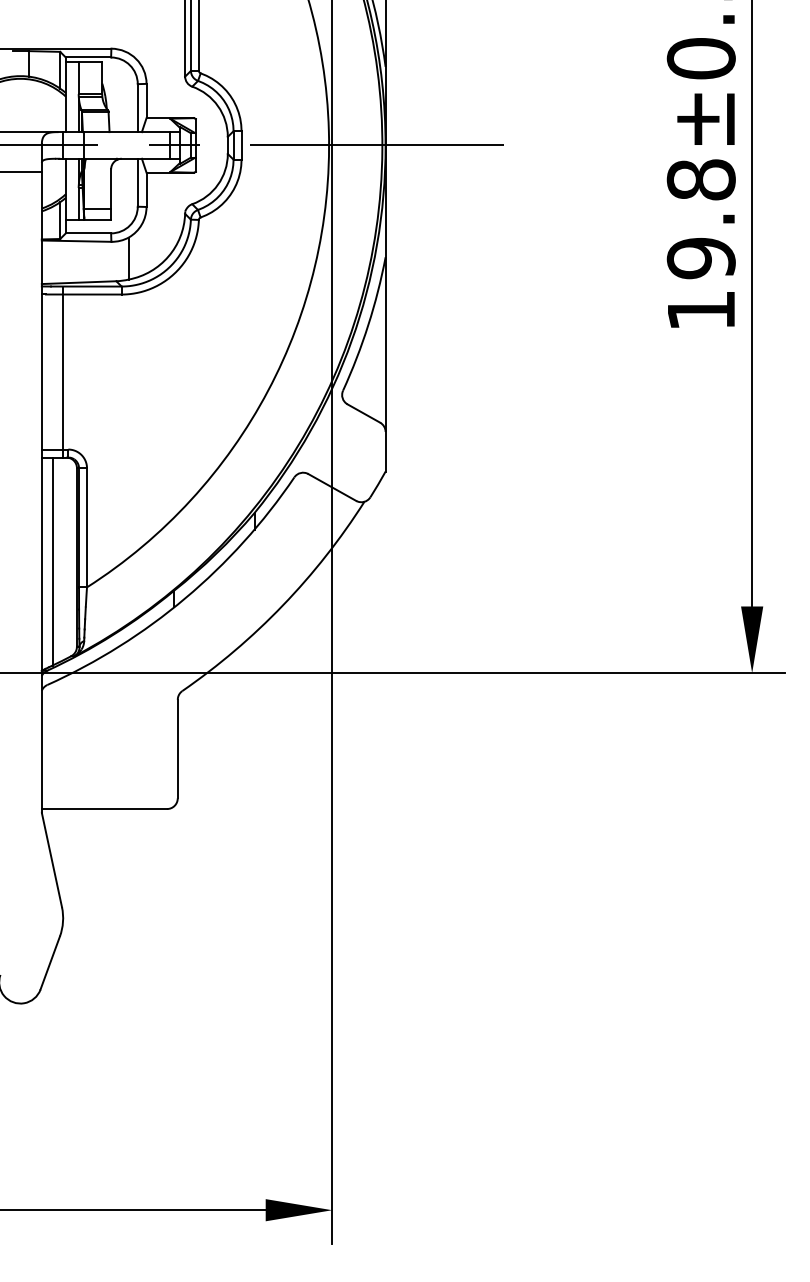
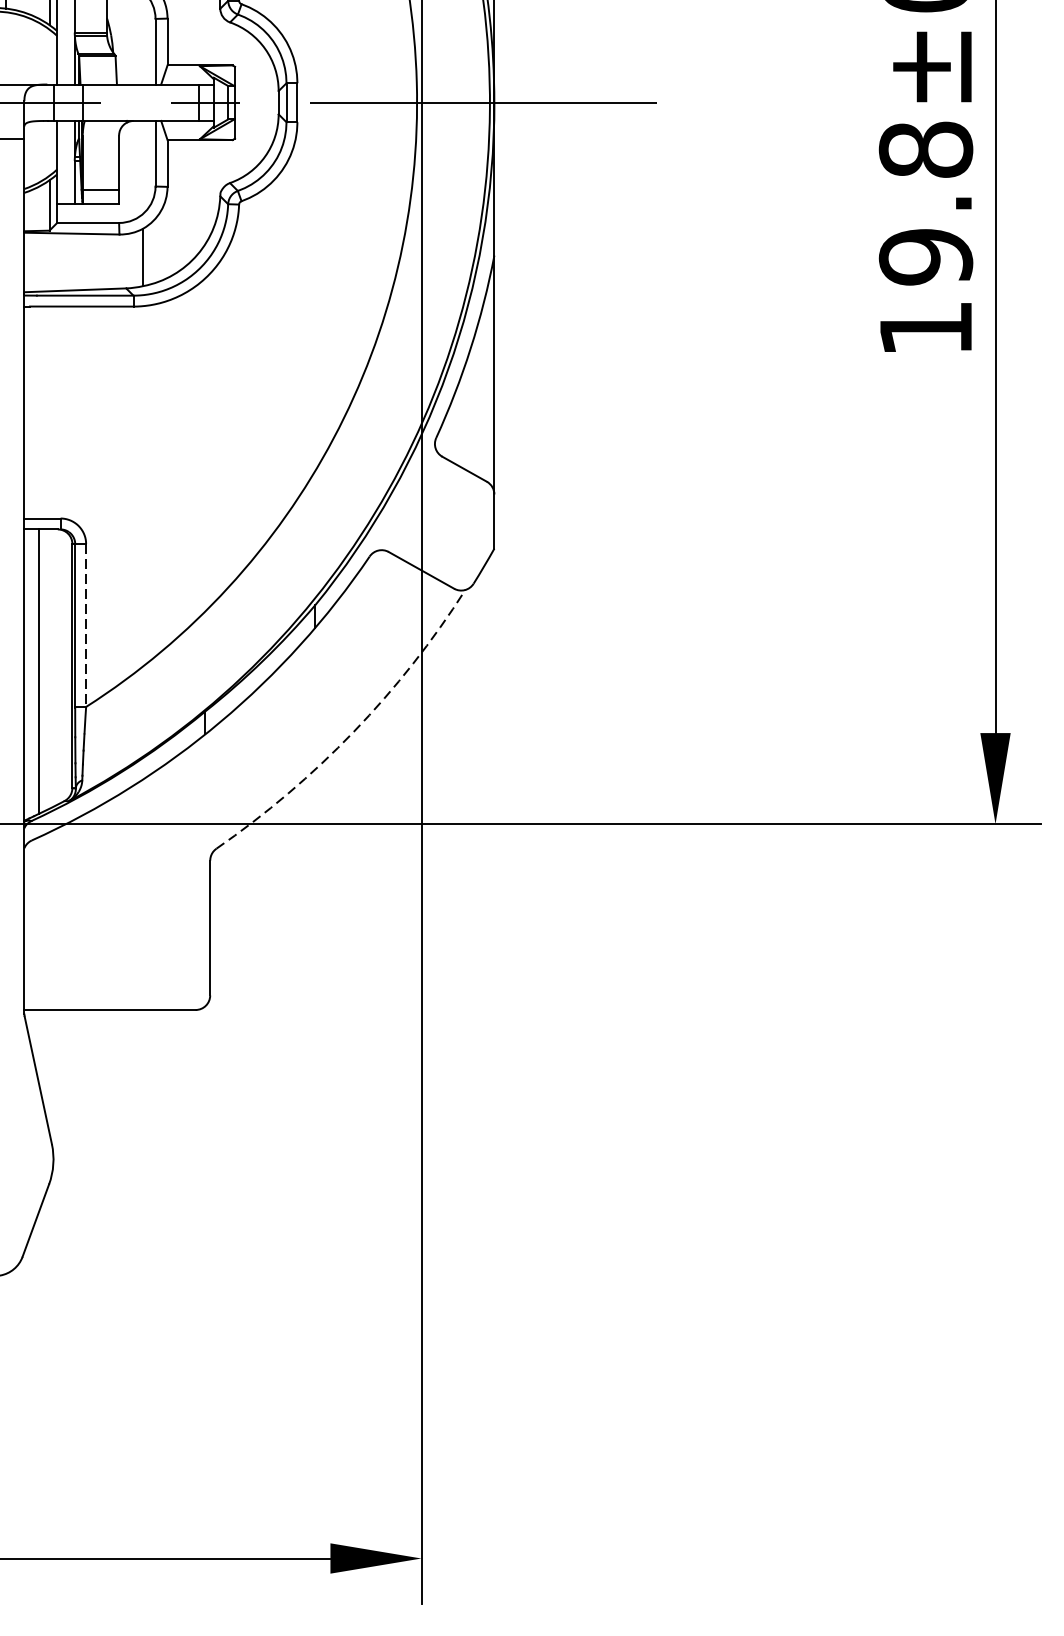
line: (63, 371) -> (53, 411), removed
line: (87, 527) -> (86, 625), solid -> dashed
arc: (282, 605) -> (353, 731), solid -> dashed

